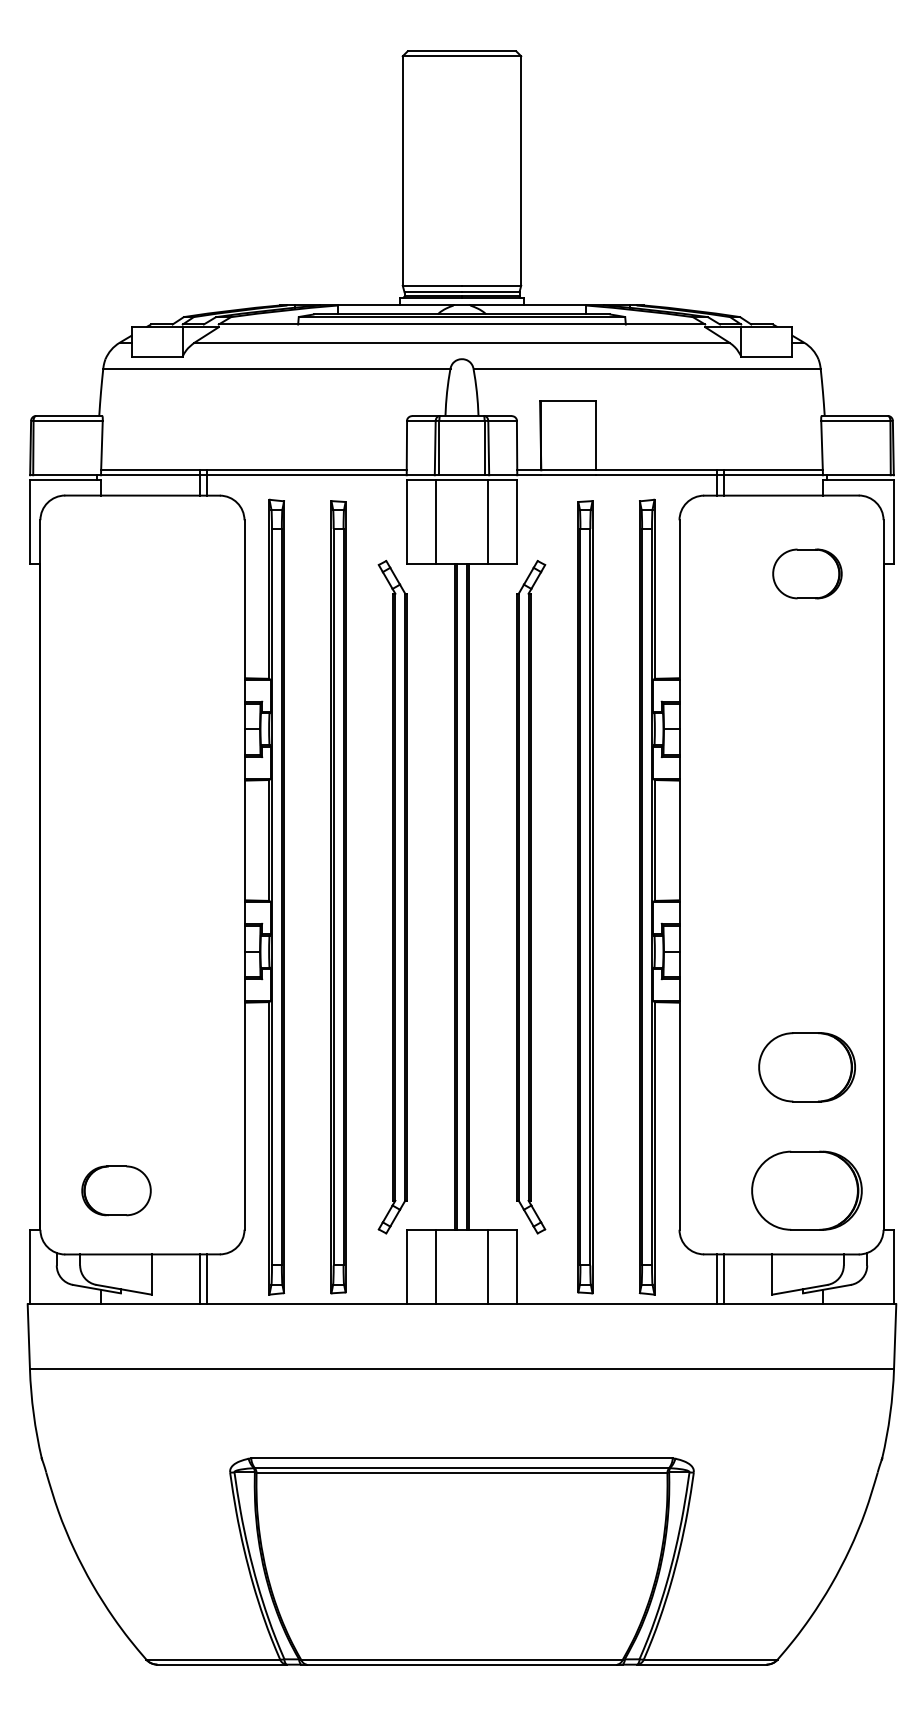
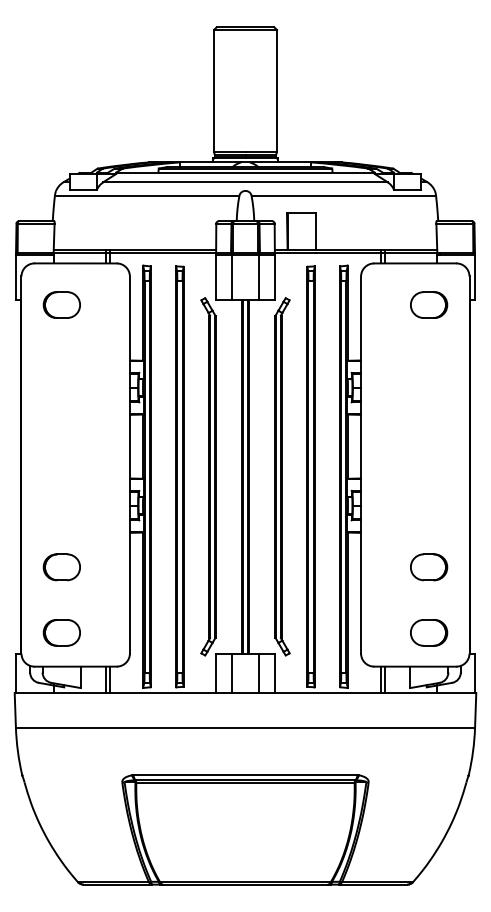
part: (115, 572) -> (61, 304), added
part: (115, 1067) -> (61, 567), added
part: (808, 1067) -> (429, 567), size x0.71
part: (808, 1190) -> (429, 632), size x0.62

